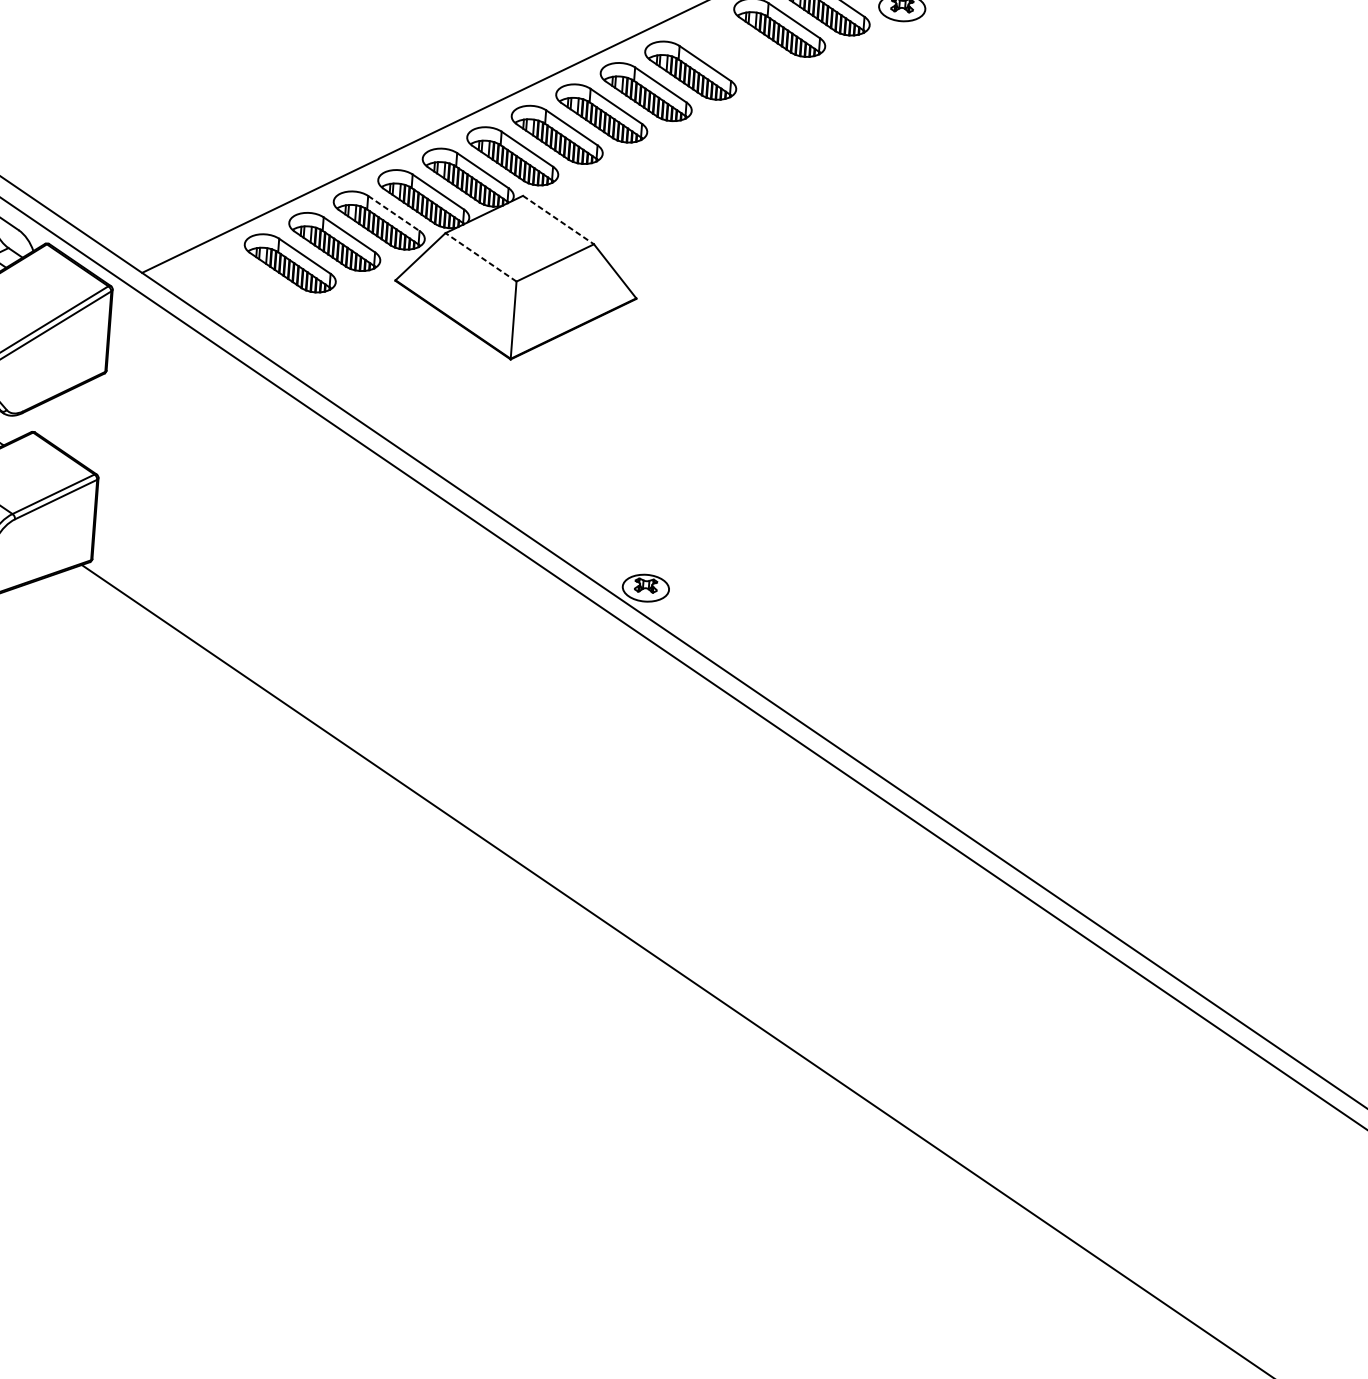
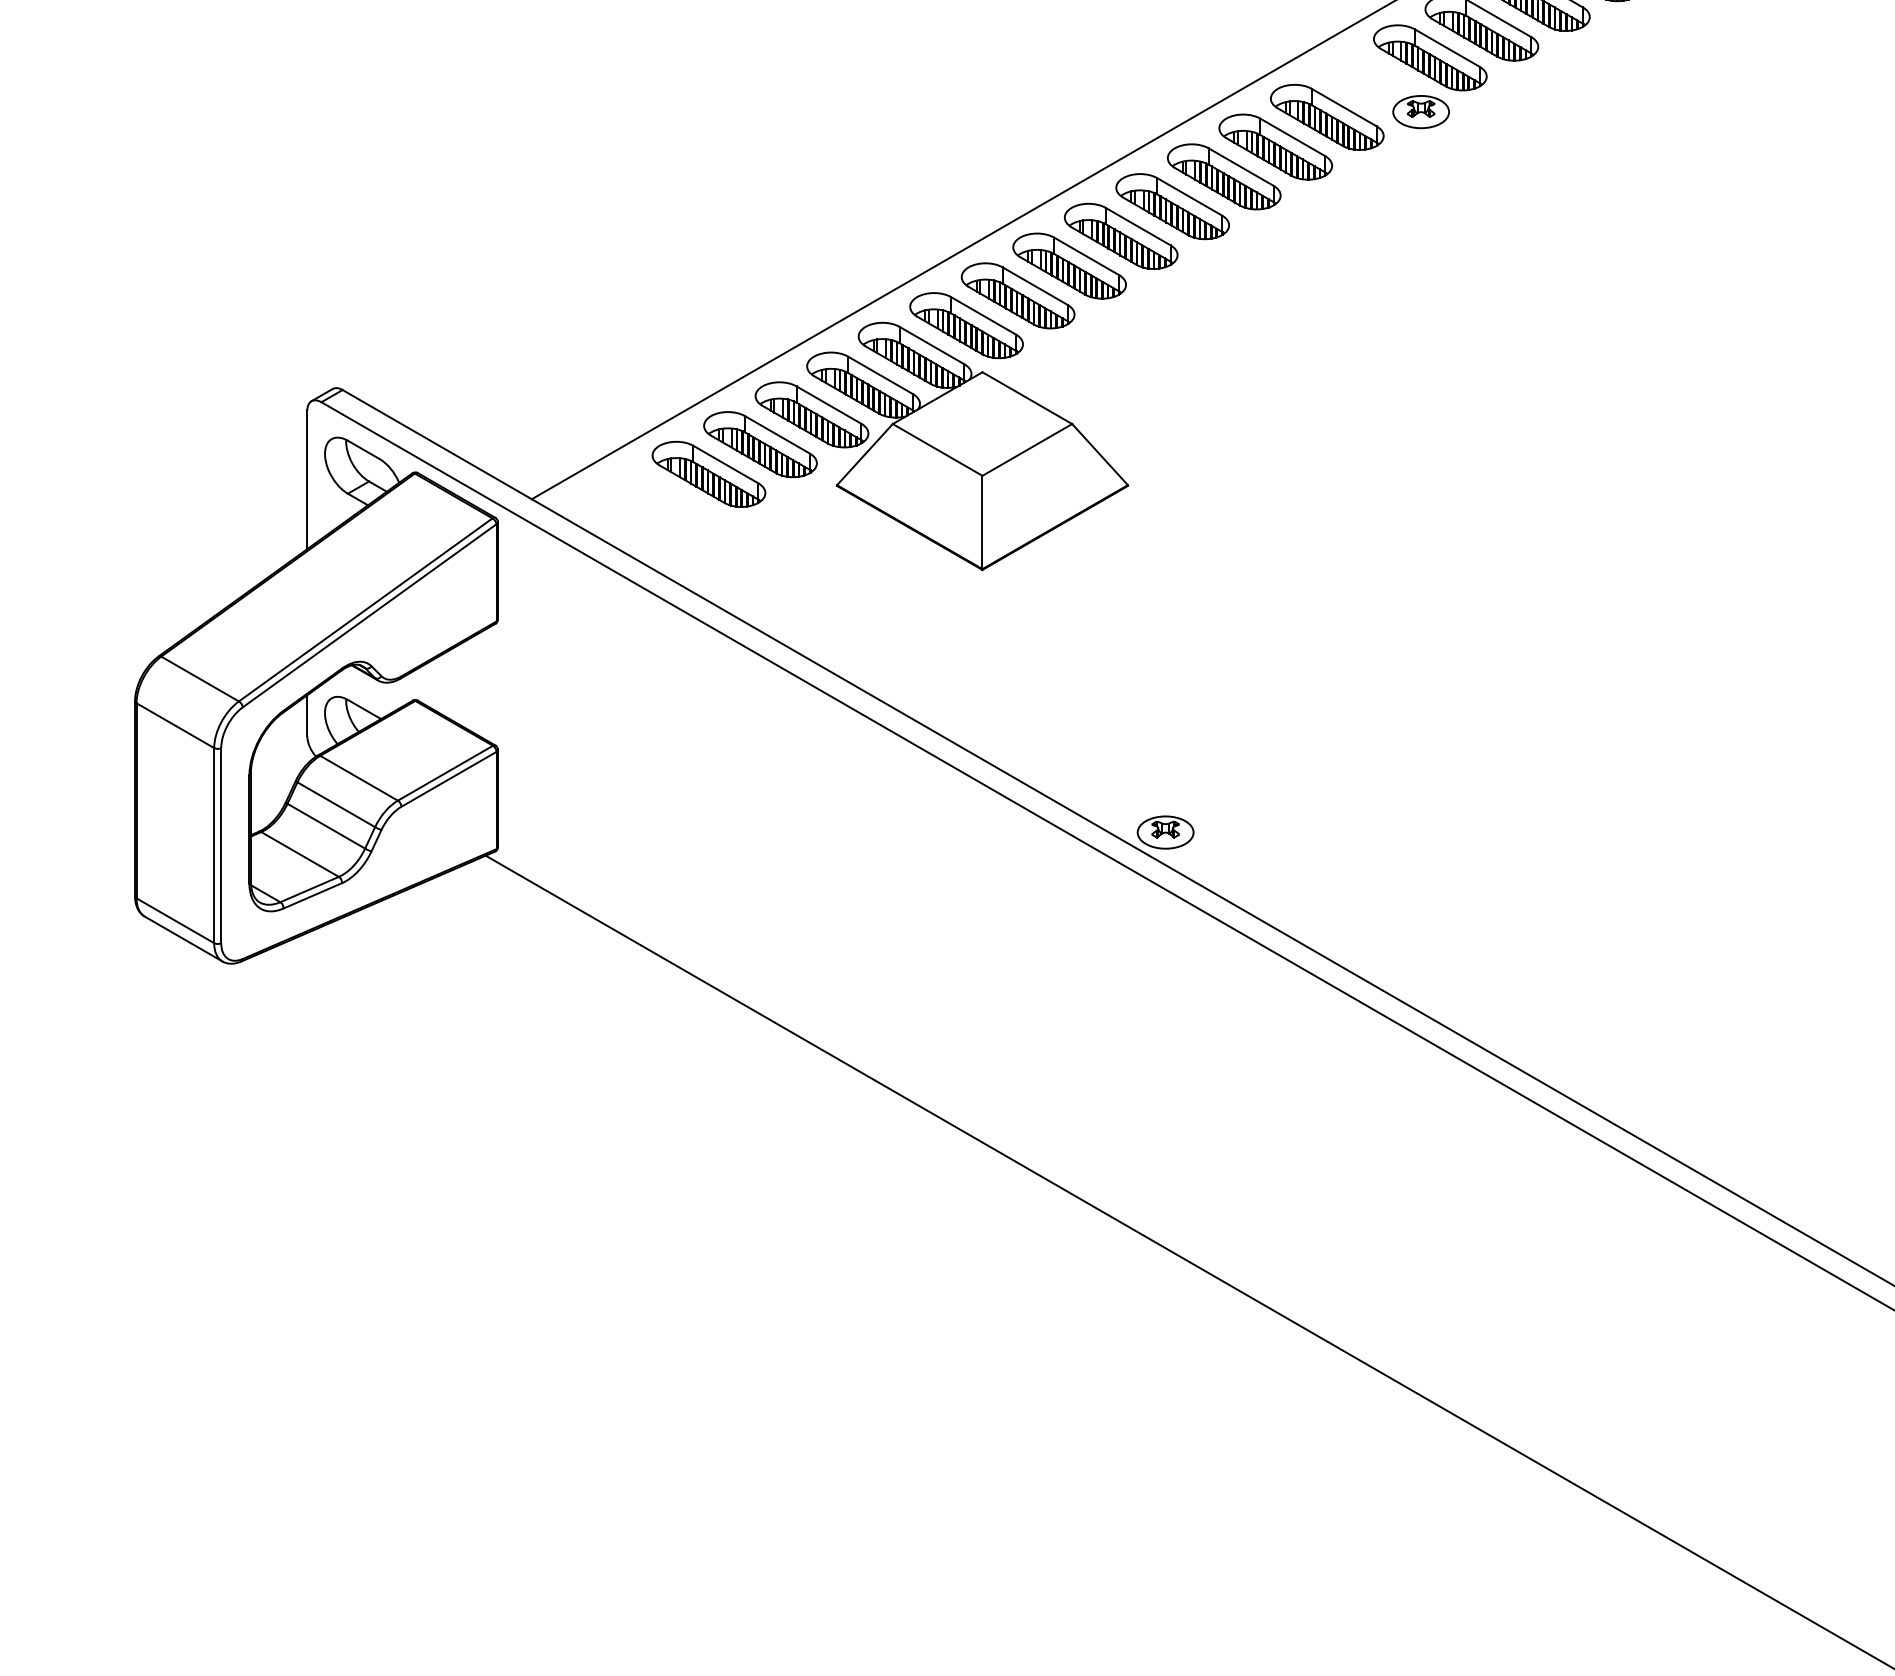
part: (735, 48) -> (1224, 176), added
line: (394, 213) -> (829, 405), dashed -> solid
line: (558, 220) -> (1027, 398), dashed -> solid
line: (480, 256) -> (937, 449), dashed -> solid

